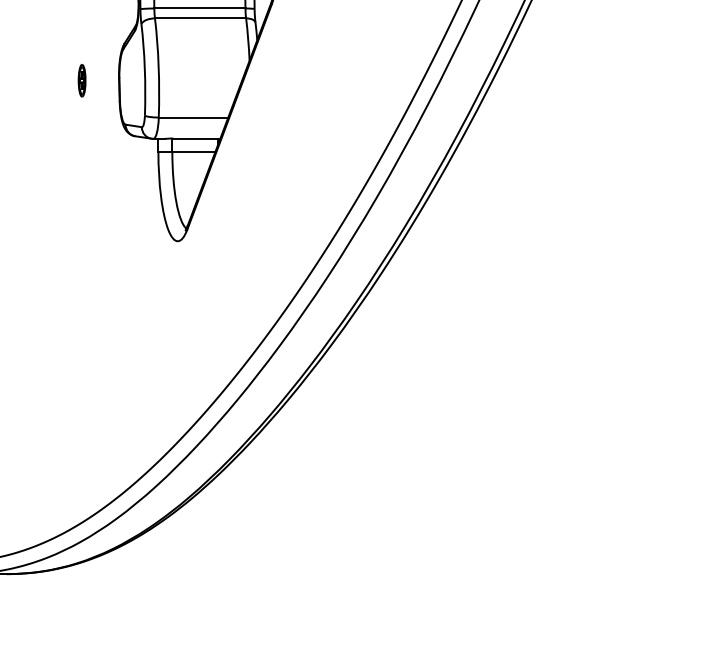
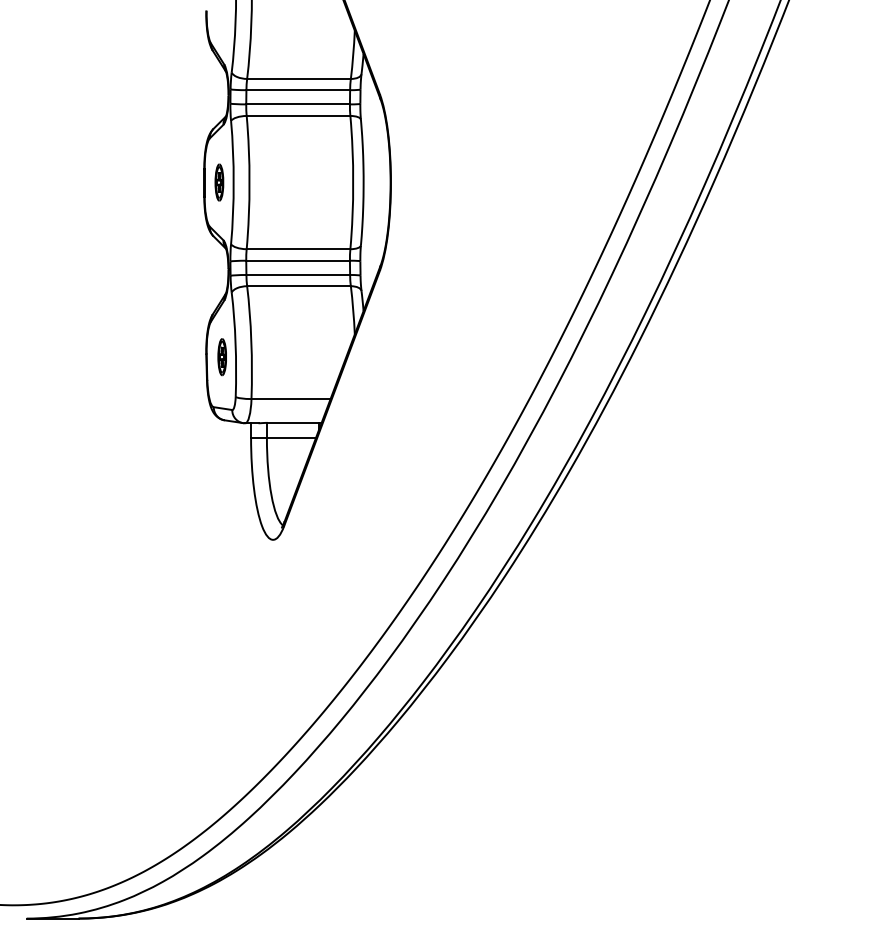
part: (81, 81) -> (221, 357), moved

